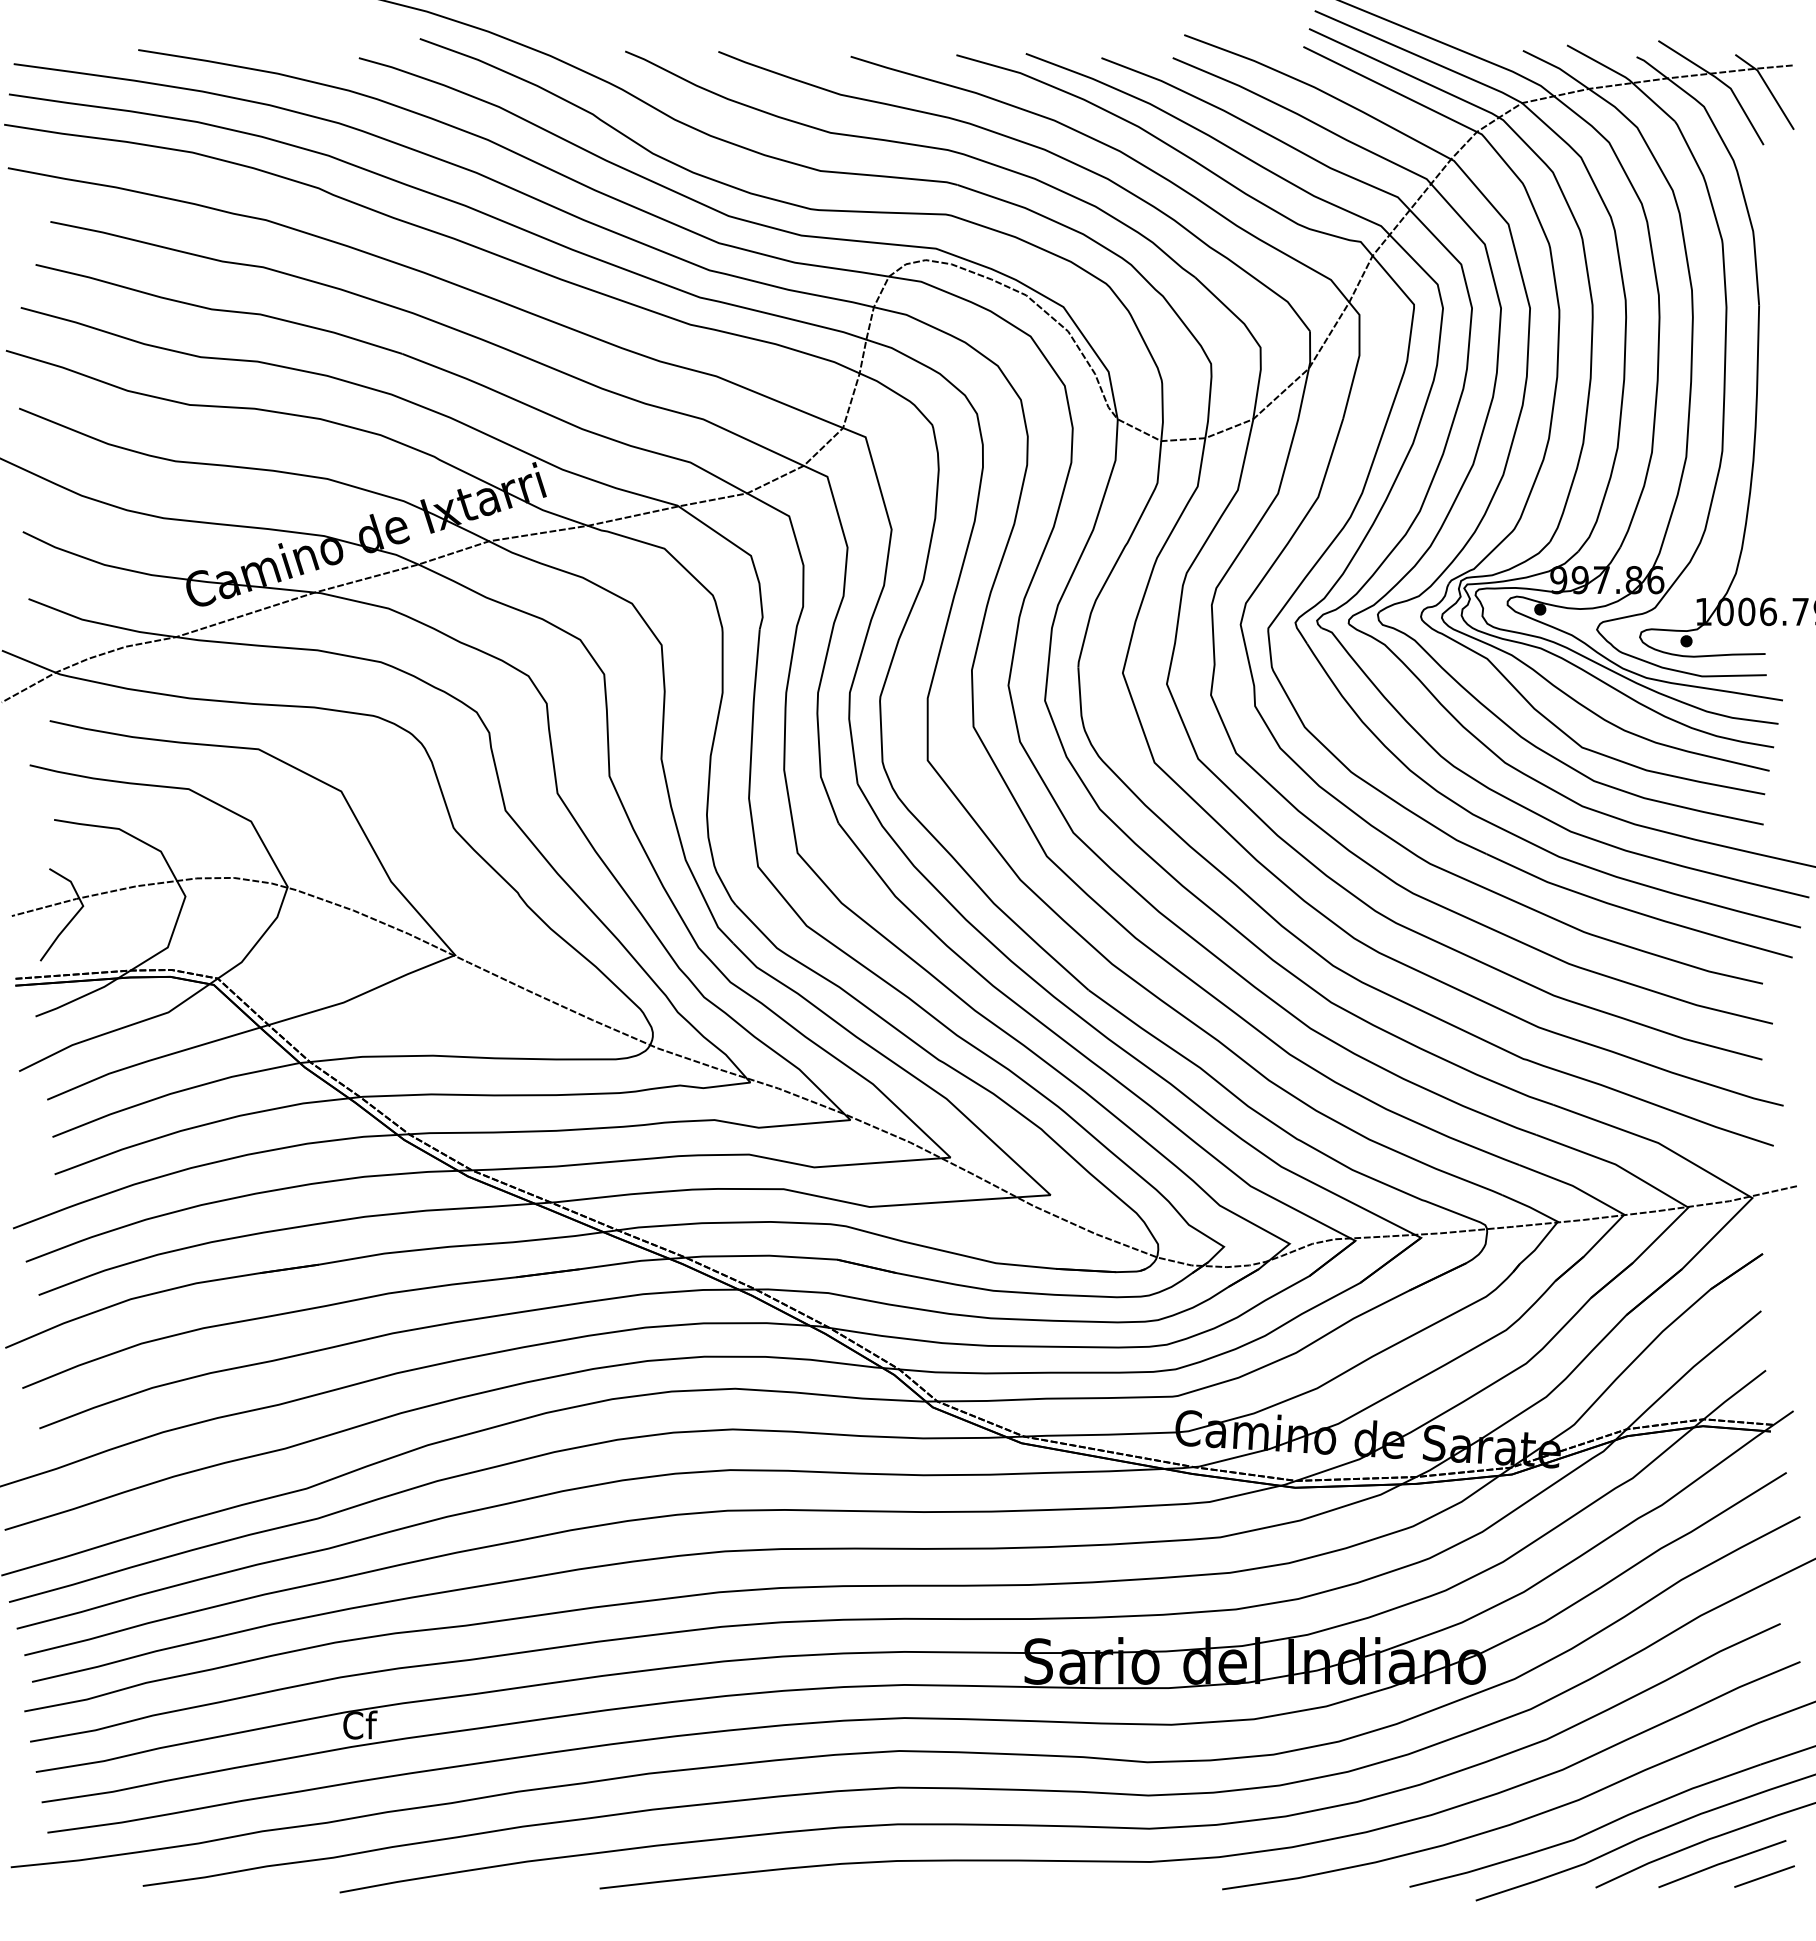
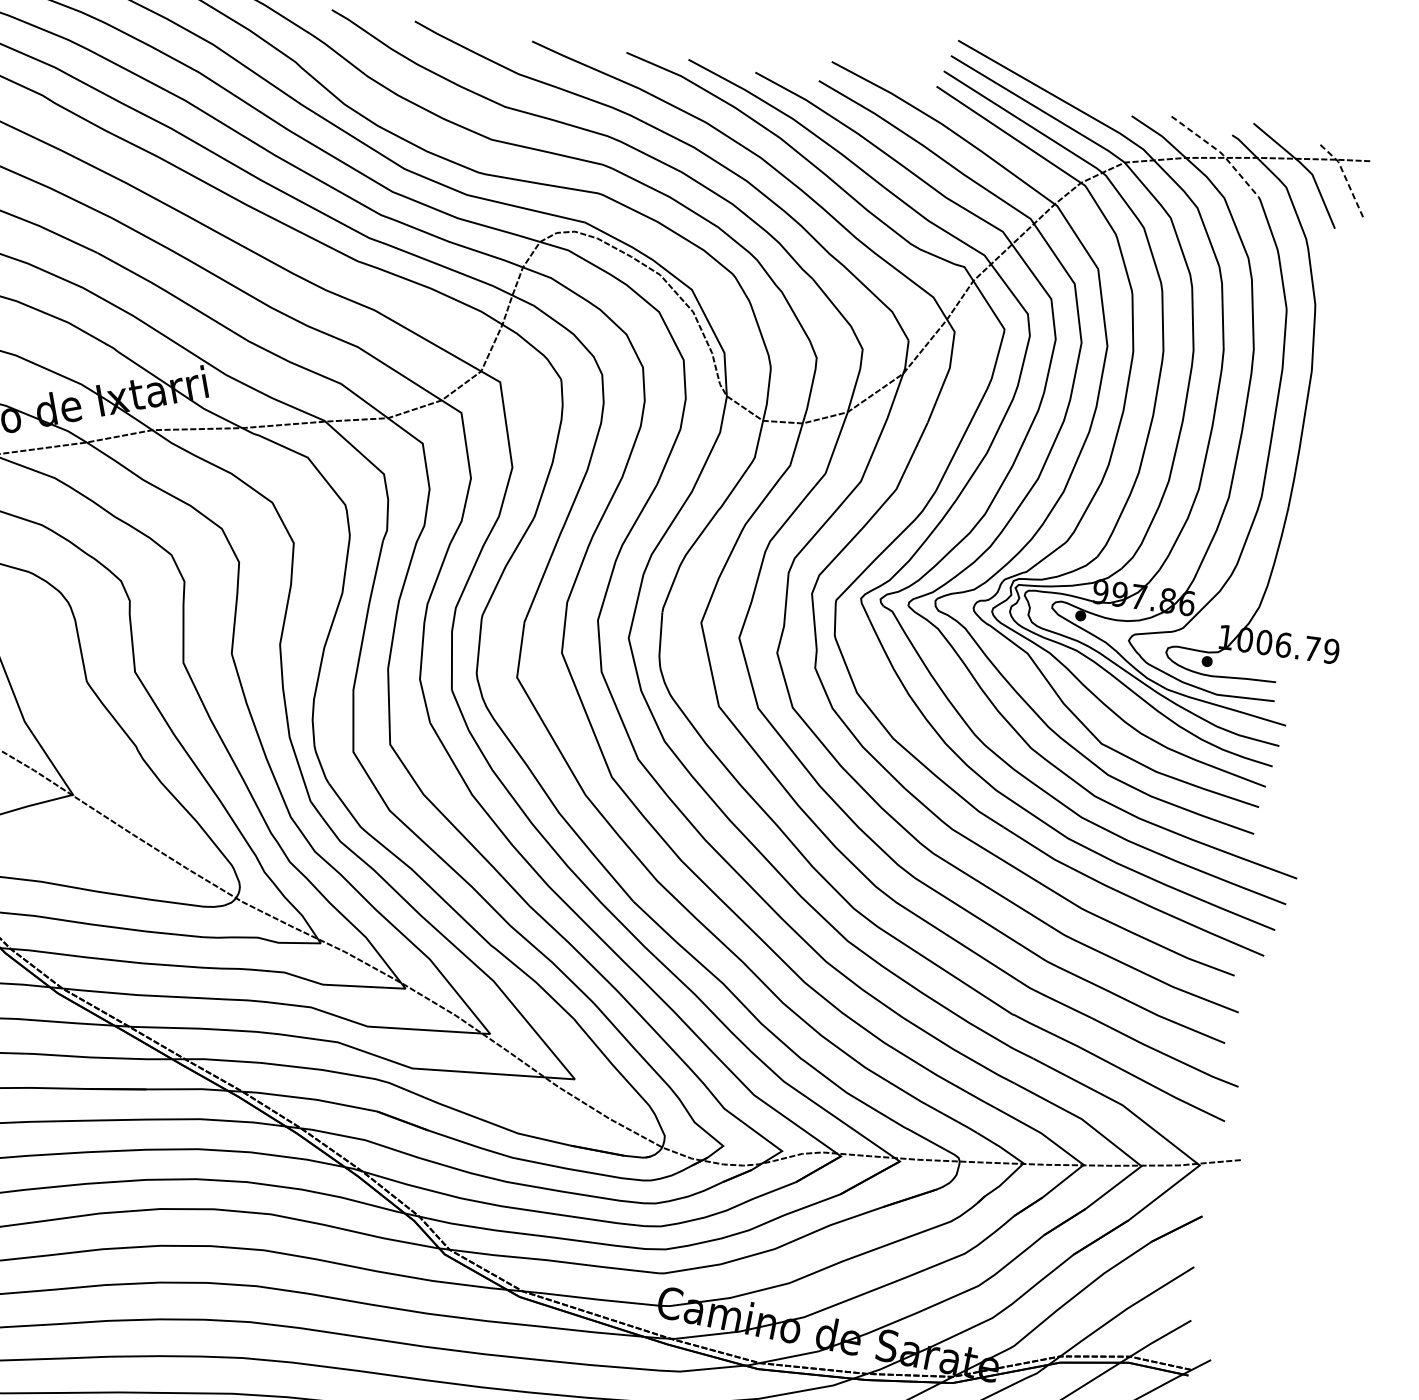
line: (1626, 77) -> (1220, 152), solid -> dashed
line: (1768, 88) -> (1345, 178), solid -> dashed

